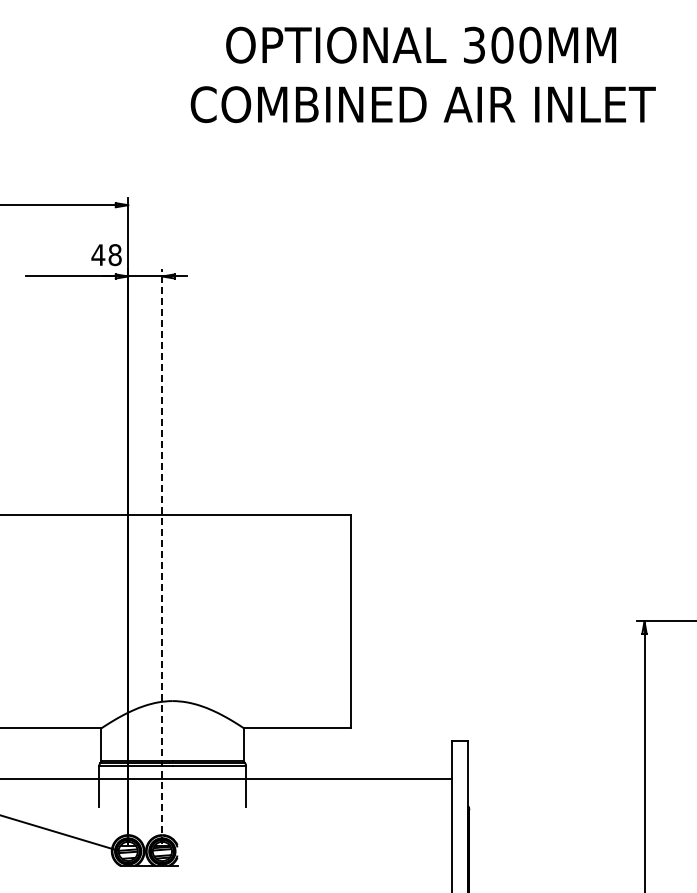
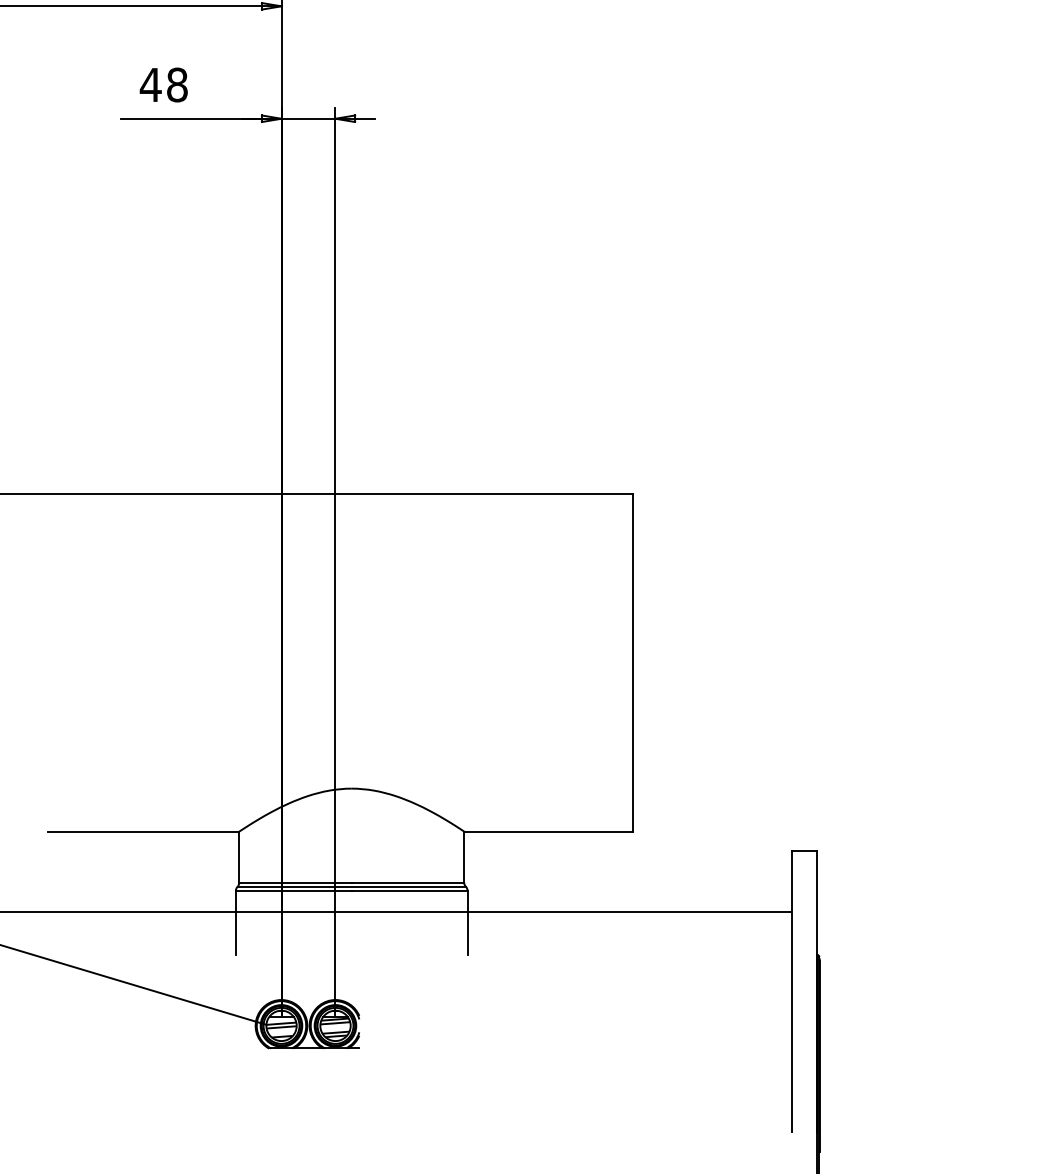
text: (106, 255) -> (163, 85), moved
line: (162, 556) -> (335, 560), dashed -> solid

